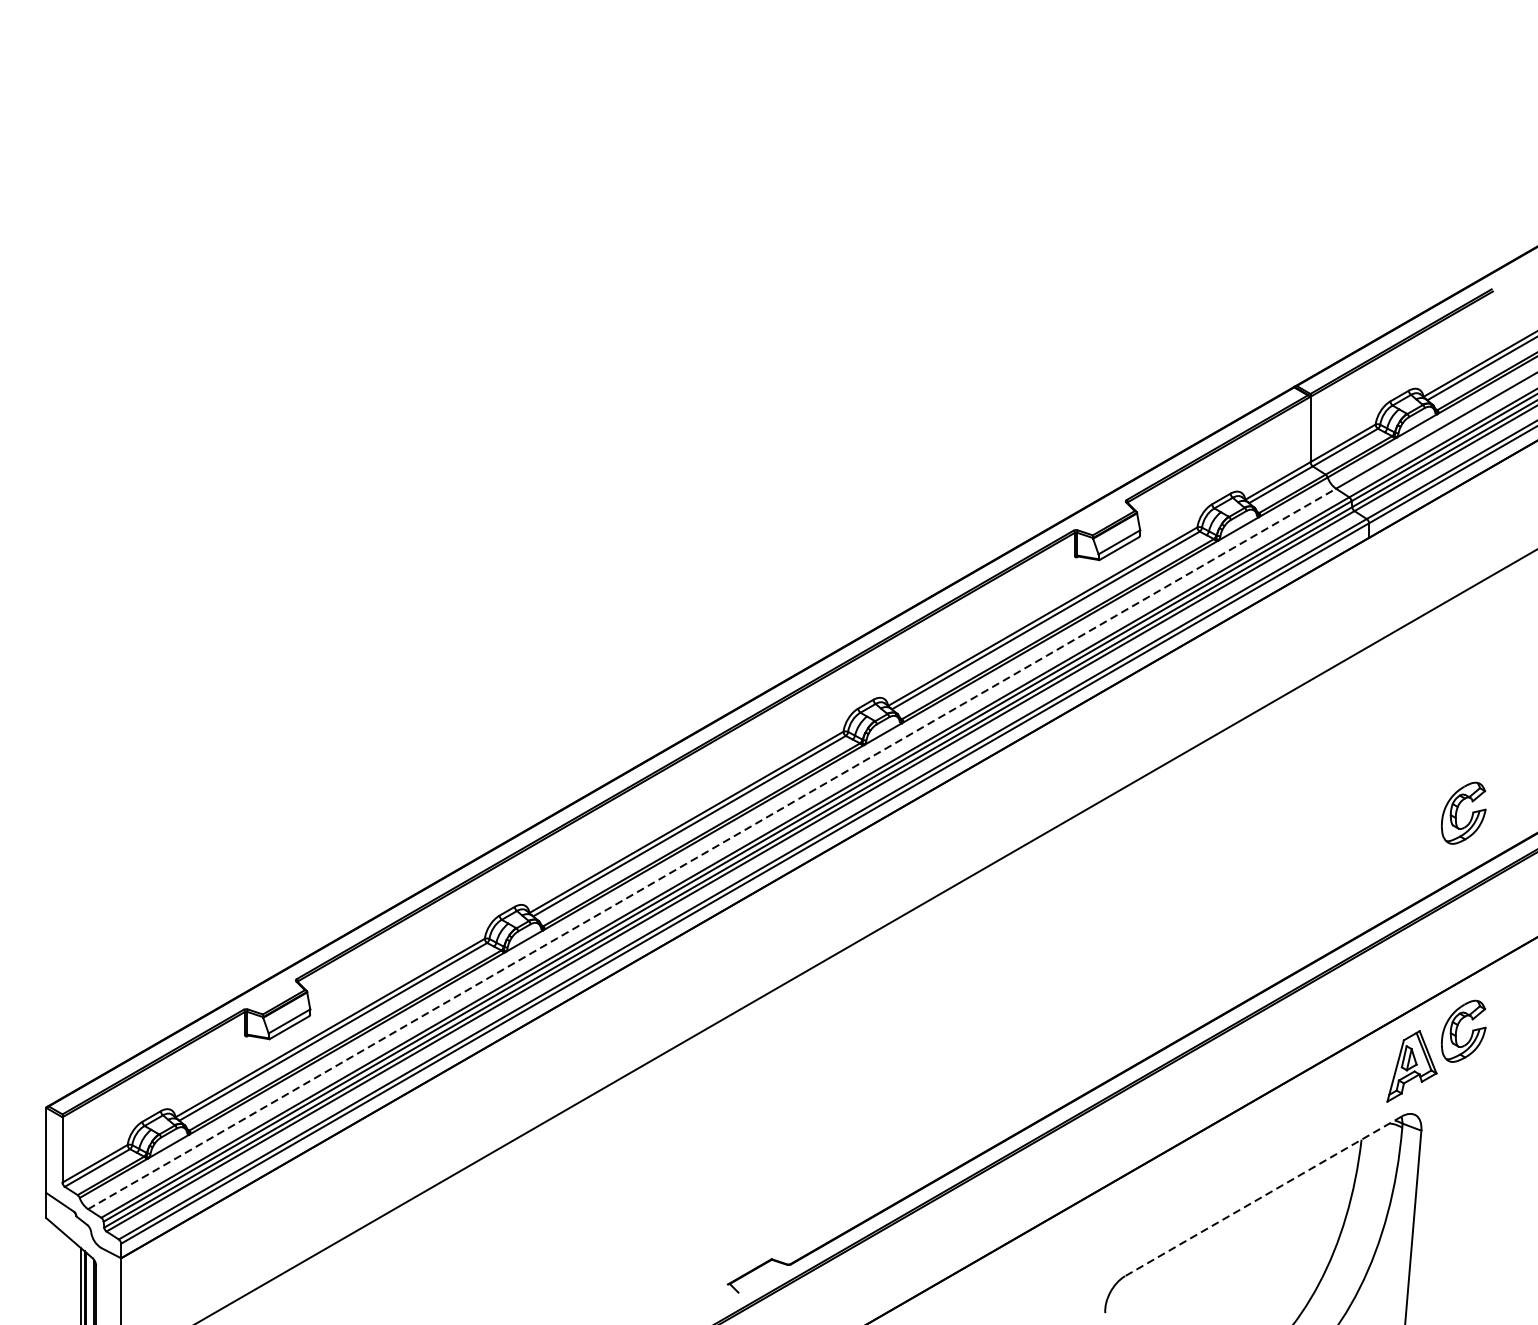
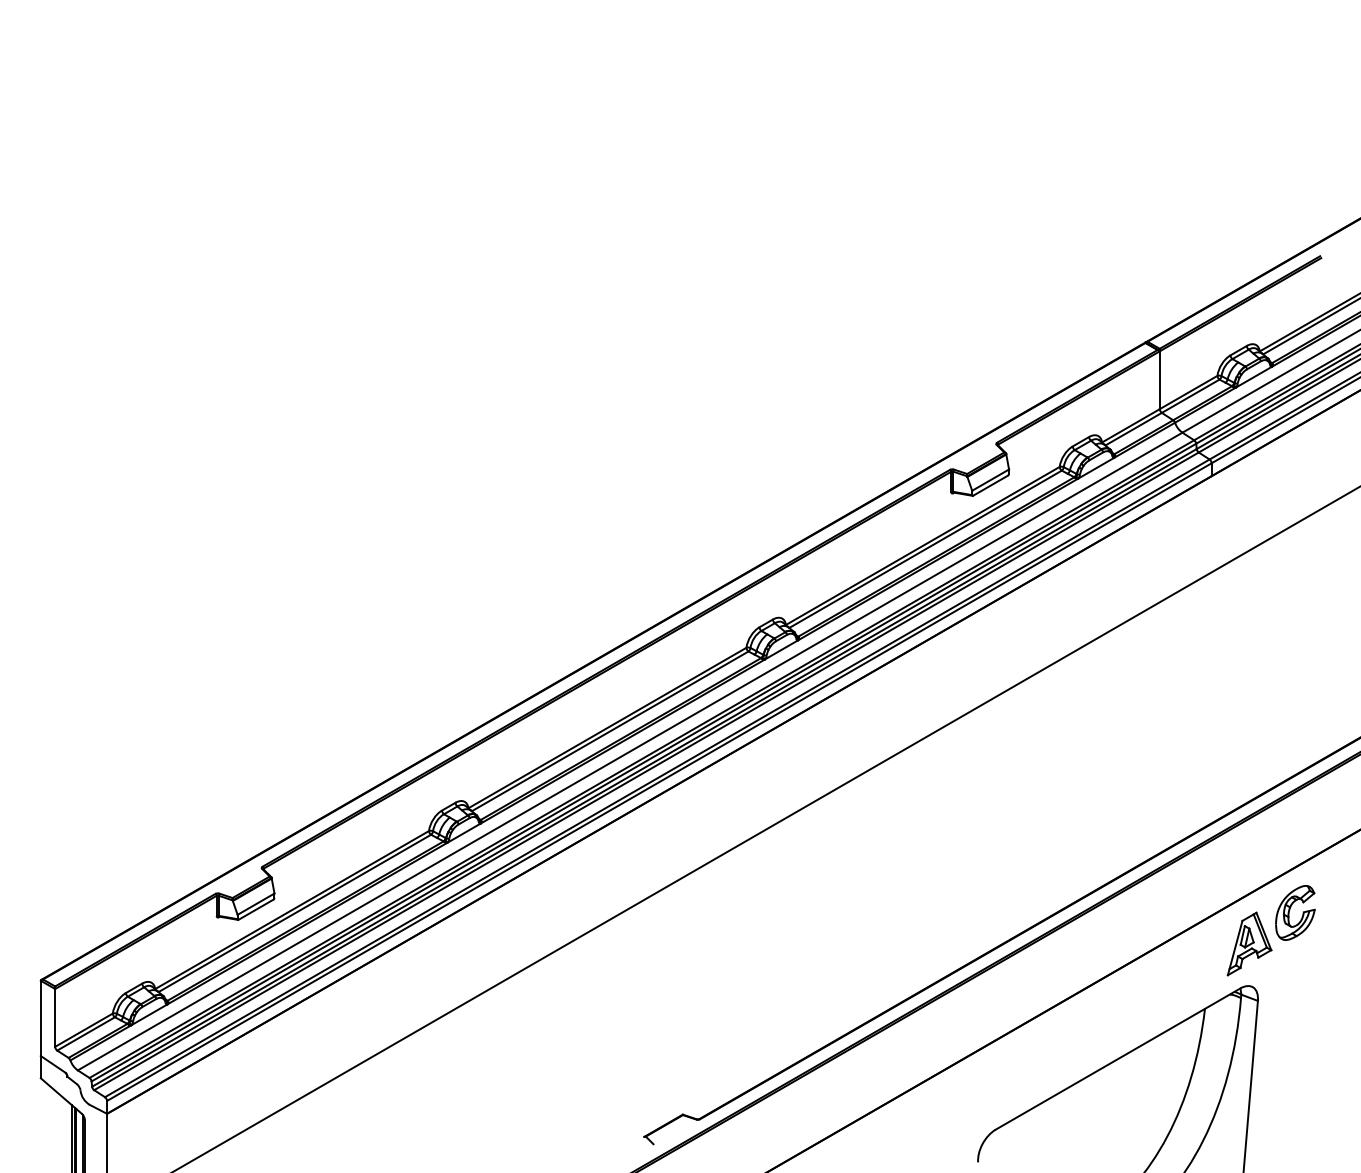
part: (1463, 812) -> (1295, 719), removed
line: (712, 848) -> (630, 751), dashed -> solid
line: (1262, 1196) -> (1117, 1059), dashed -> solid

